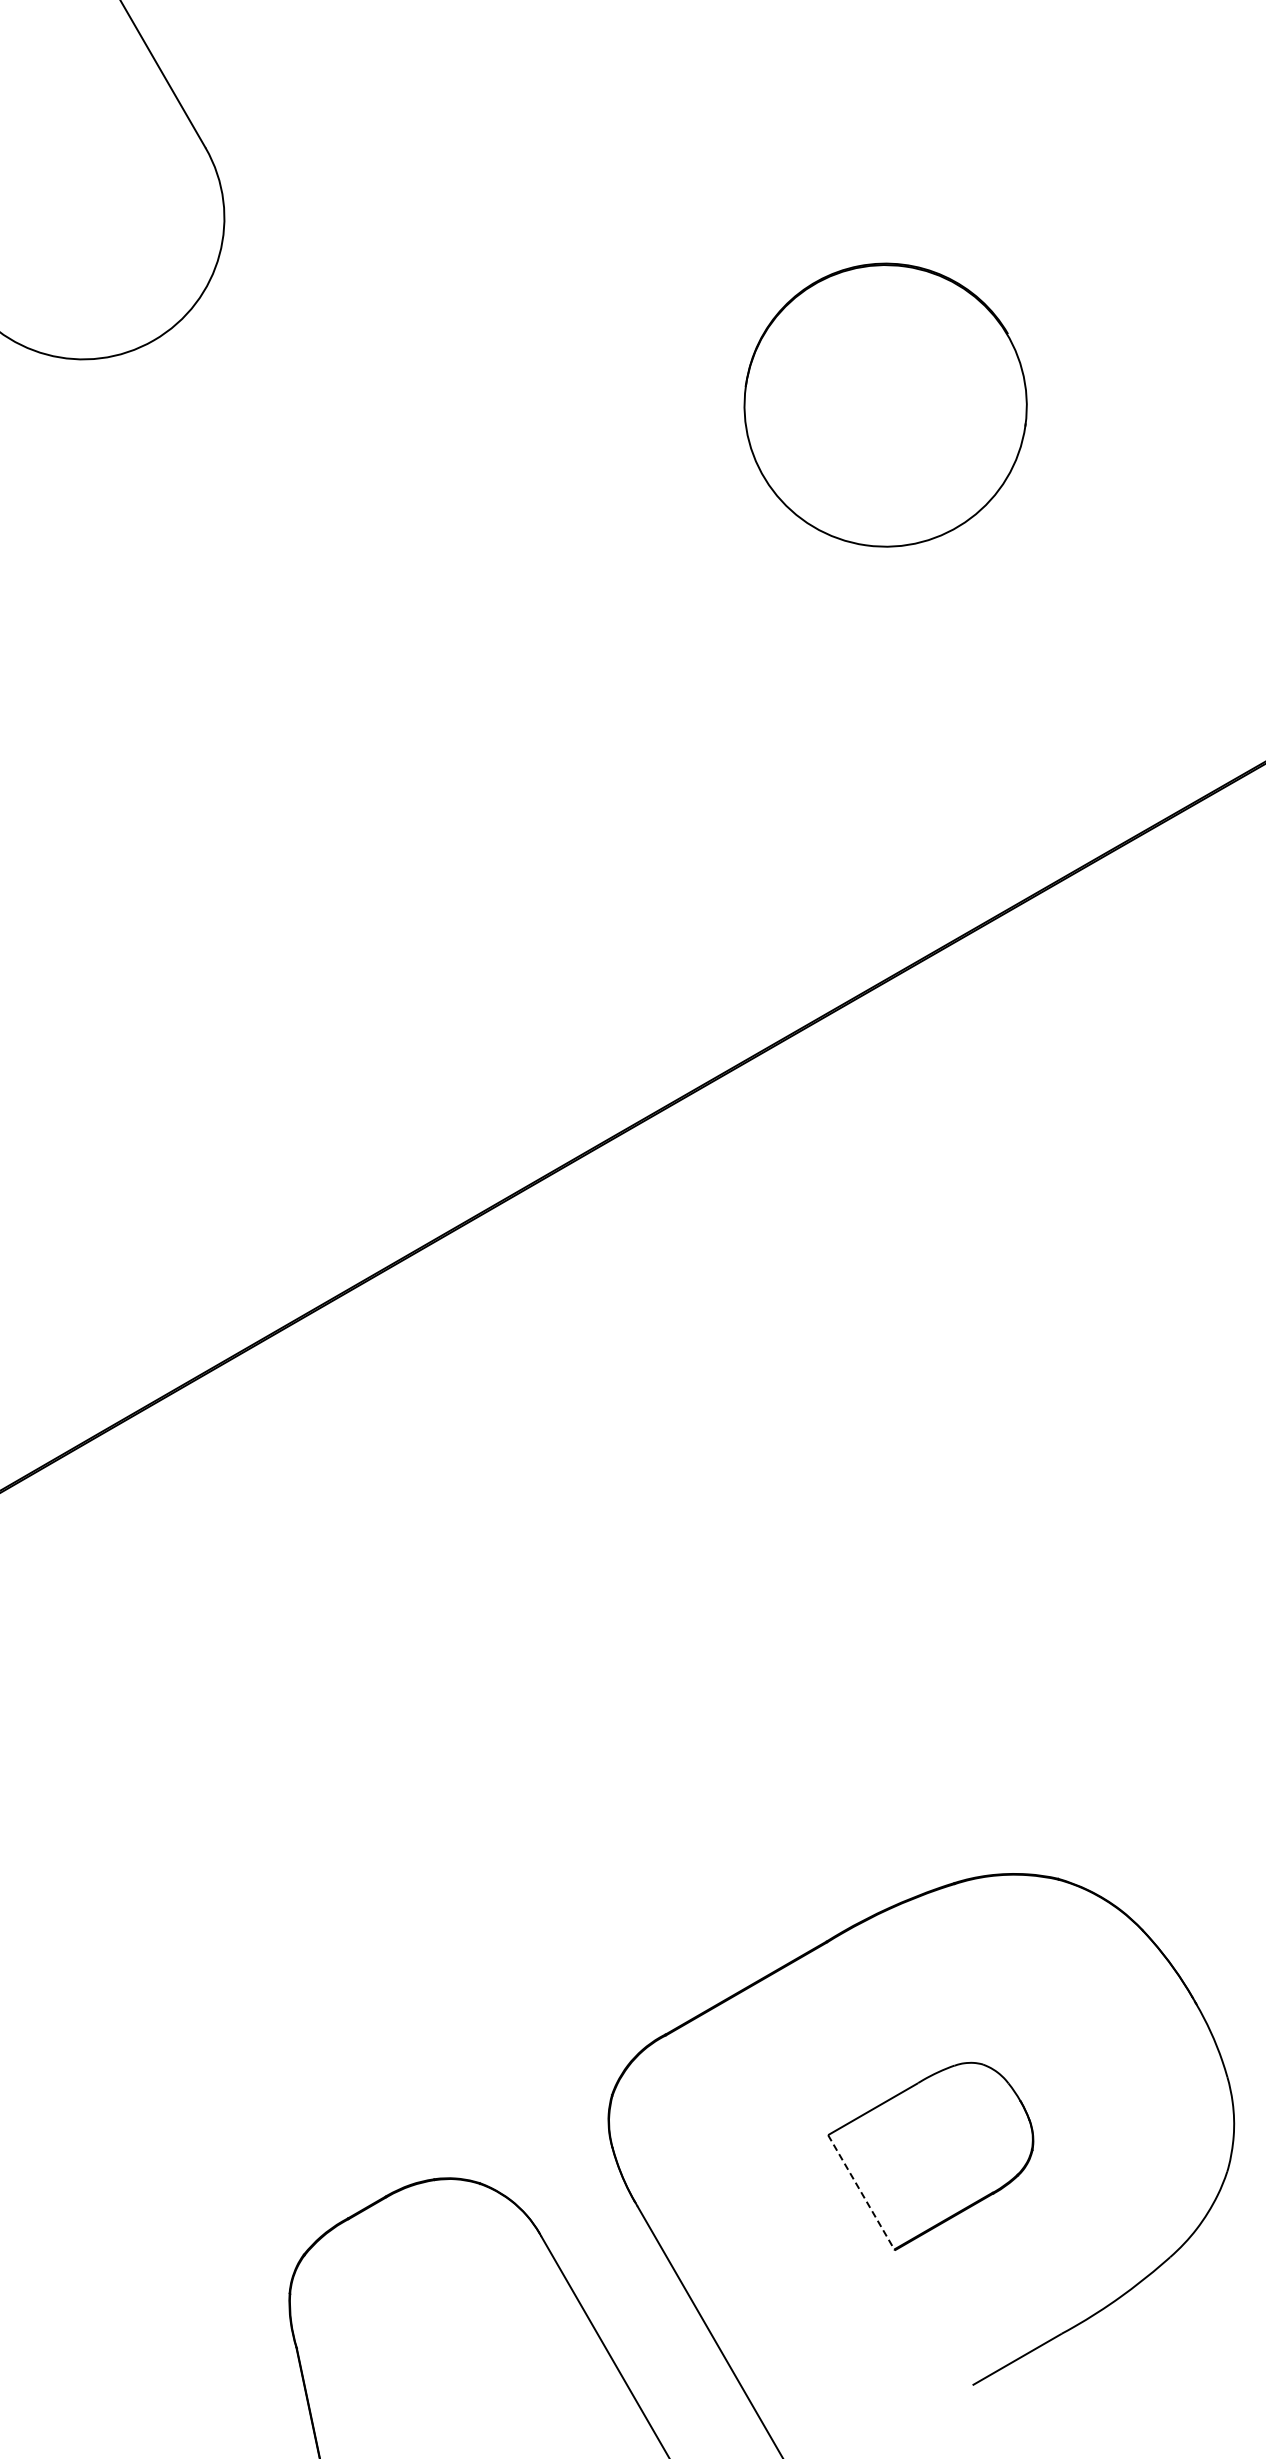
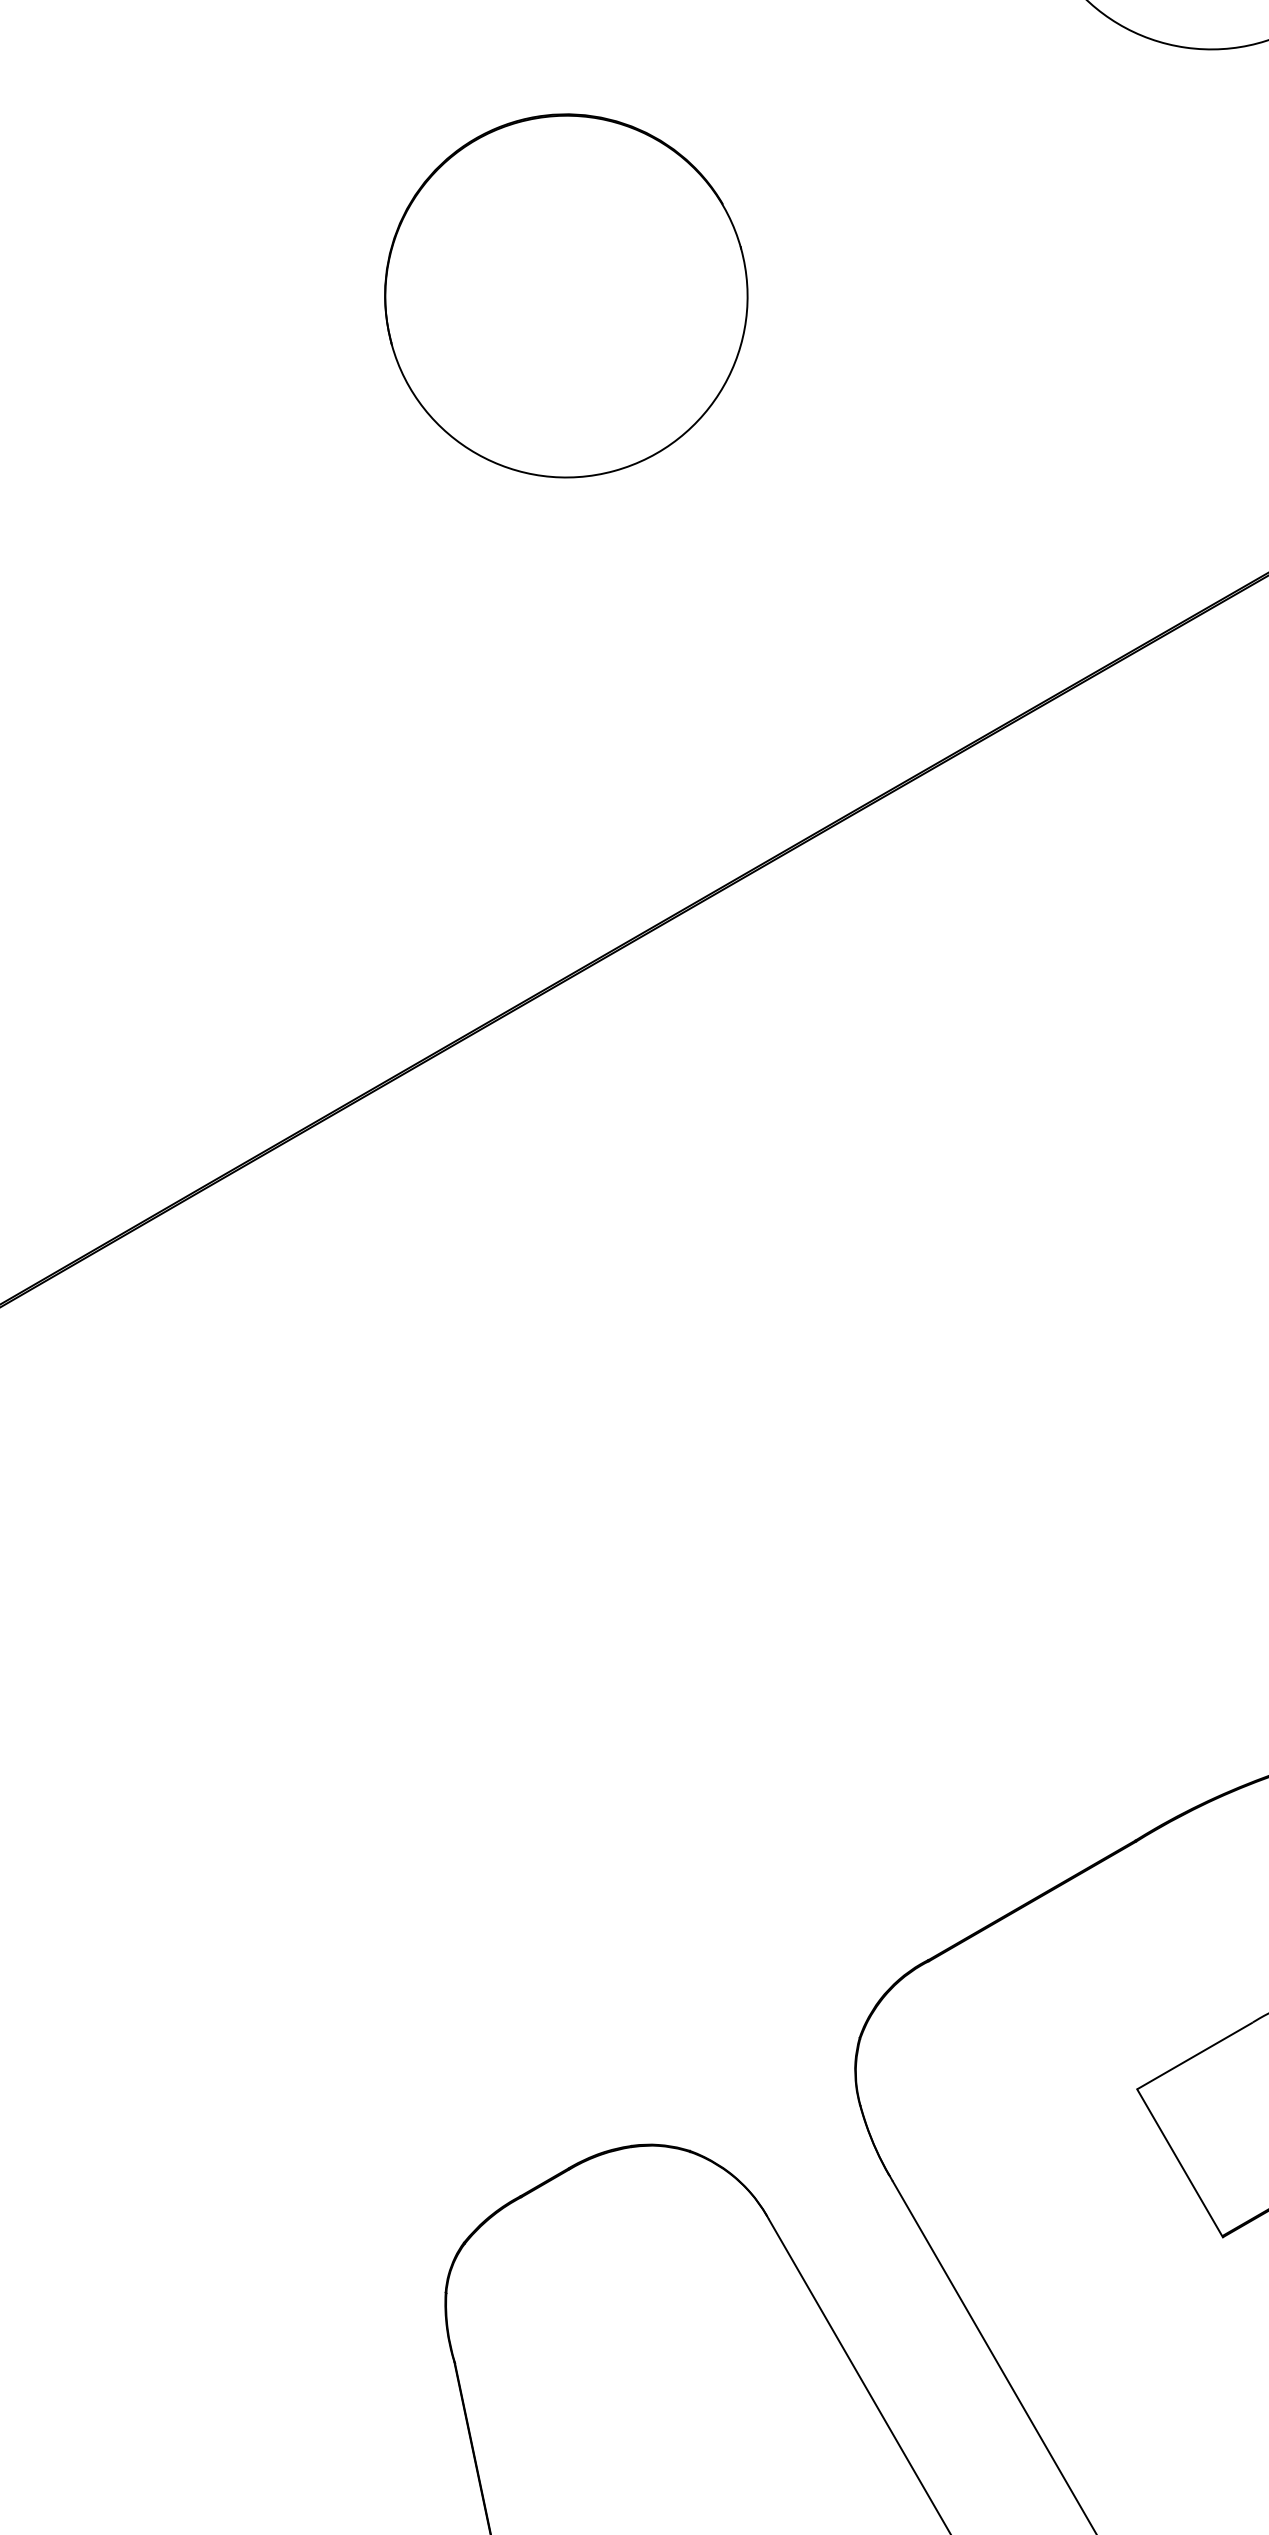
part: (383, 738) -> (566, 295), added
line: (861, 2192) -> (1180, 2162), dashed -> solid

